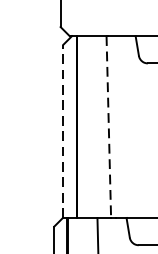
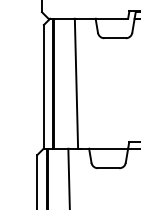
line: (108, 128) -> (76, 84), dashed -> solid
line: (62, 130) -> (43, 86), dashed -> solid

